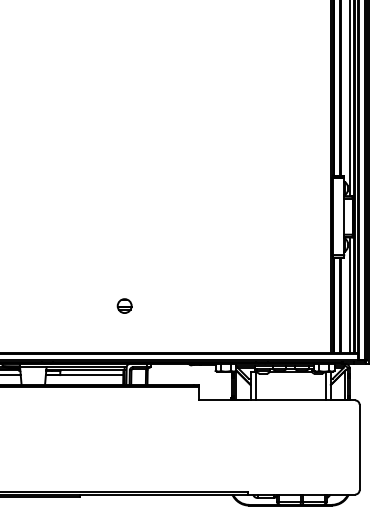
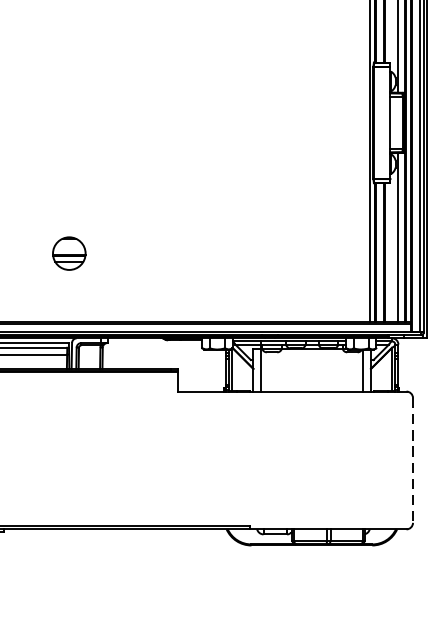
part: (124, 305) -> (68, 252), size x1.6
line: (359, 447) -> (412, 460), solid -> dashed

